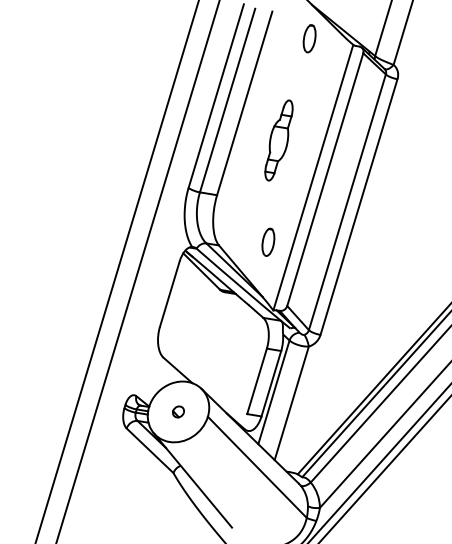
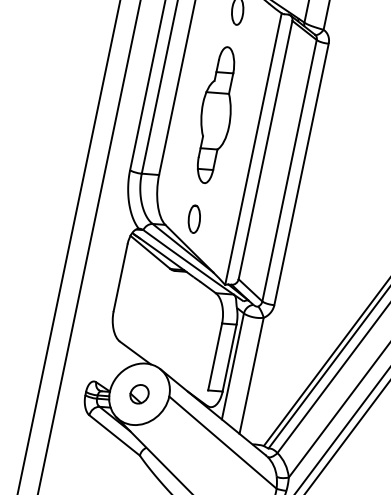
part: (278, 140) -> (215, 115), size x1.67
part: (268, 241) -> (194, 218), moved
part: (178, 411) -> (139, 393), size x1.67

